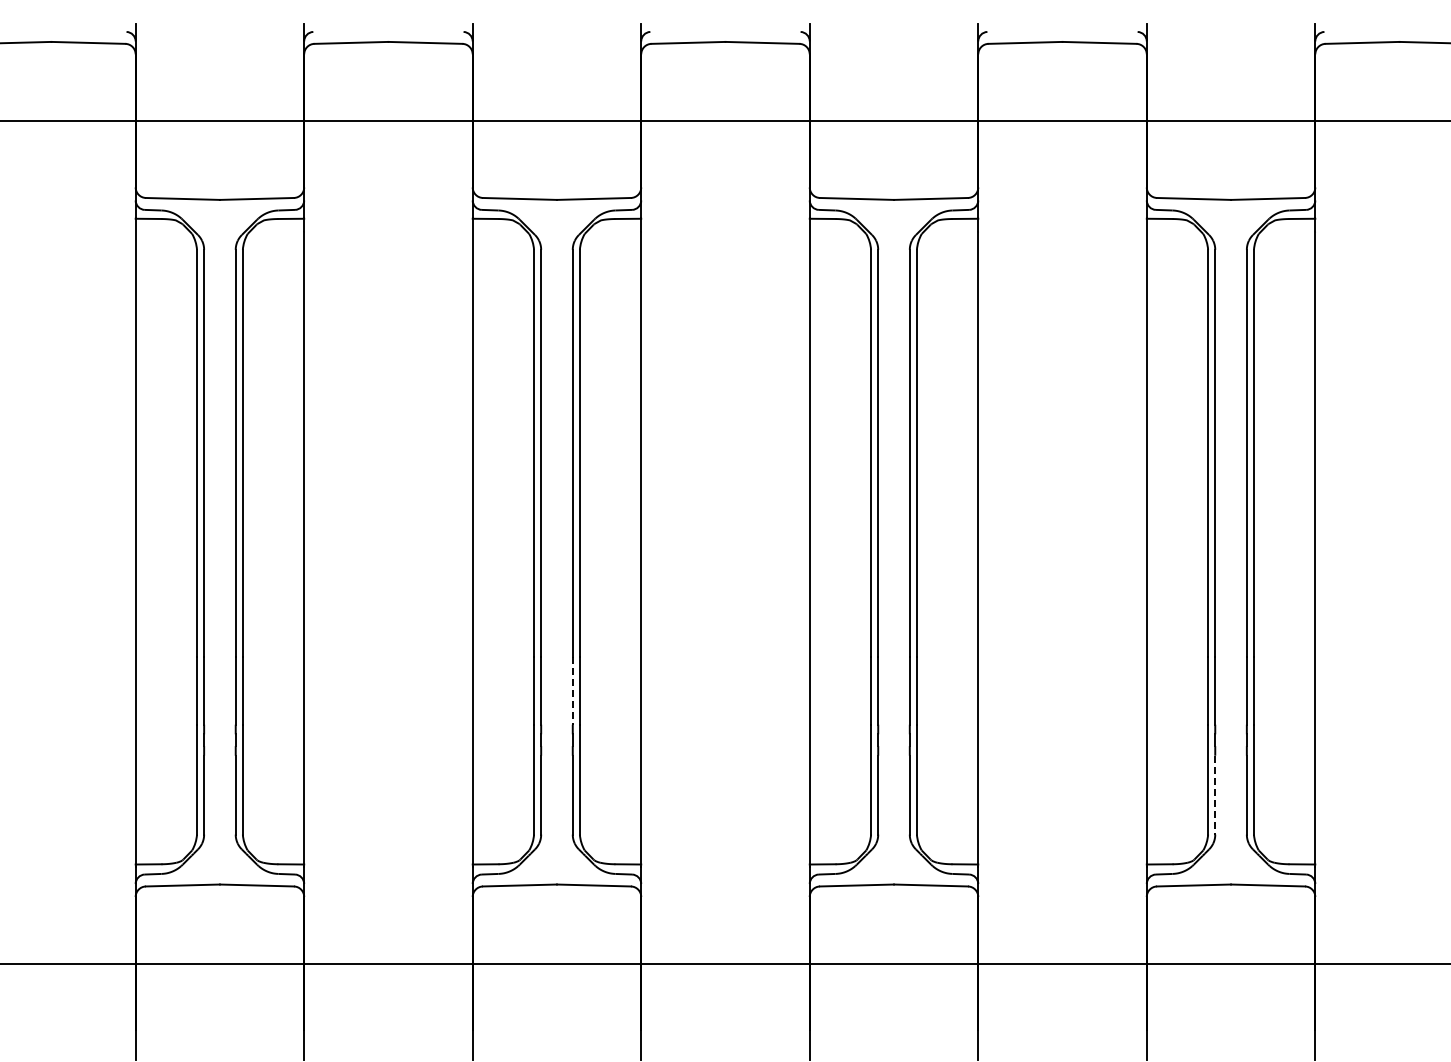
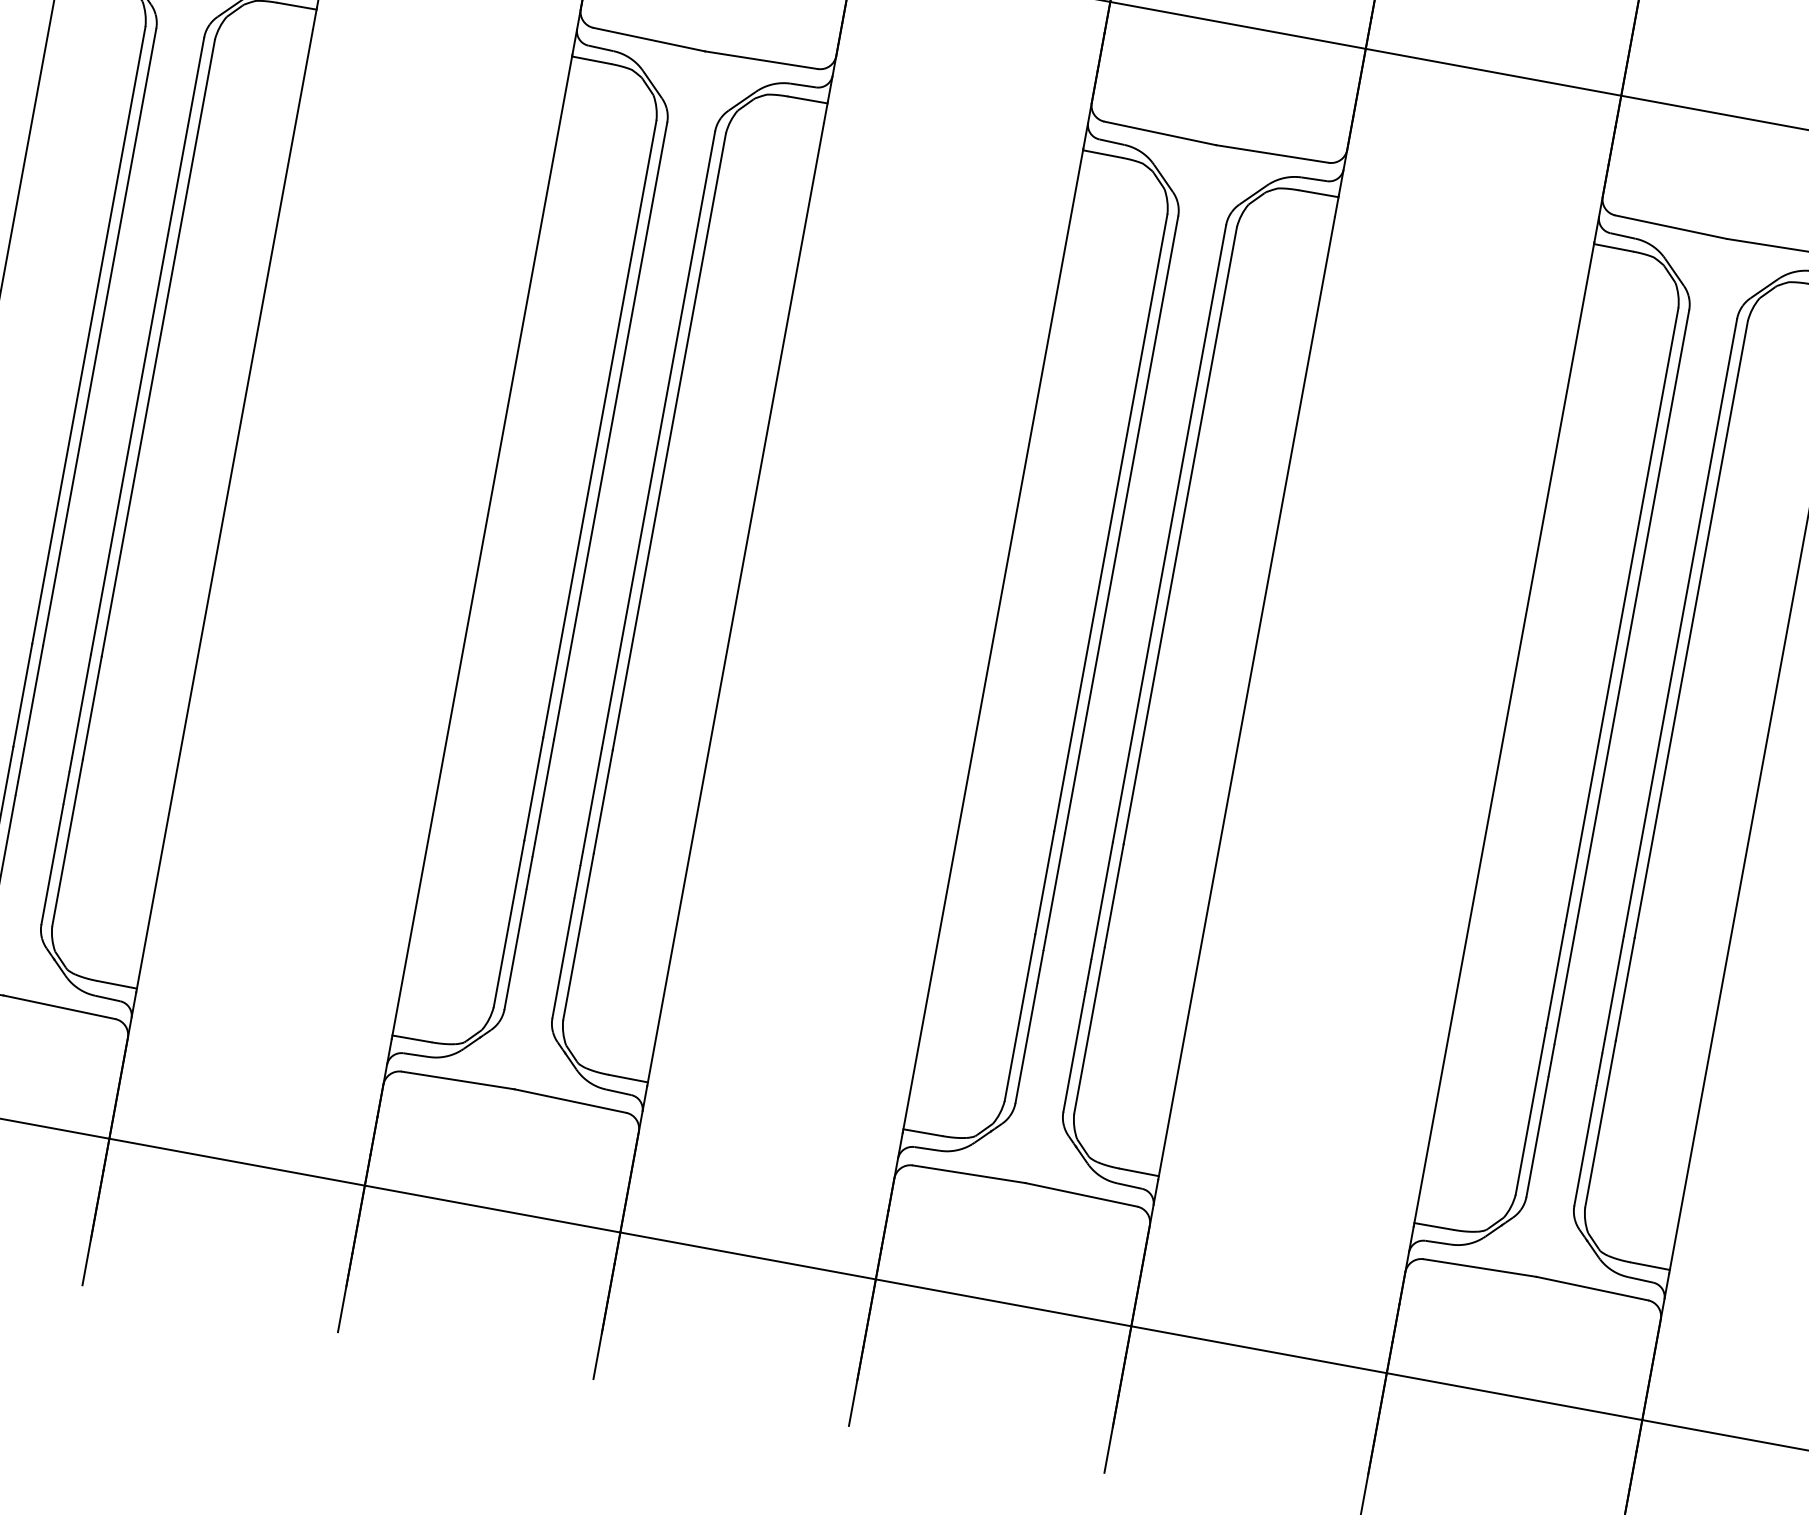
line: (572, 690) -> (592, 799), dashed -> solid
line: (1215, 795) -> (1537, 1137), dashed -> solid

